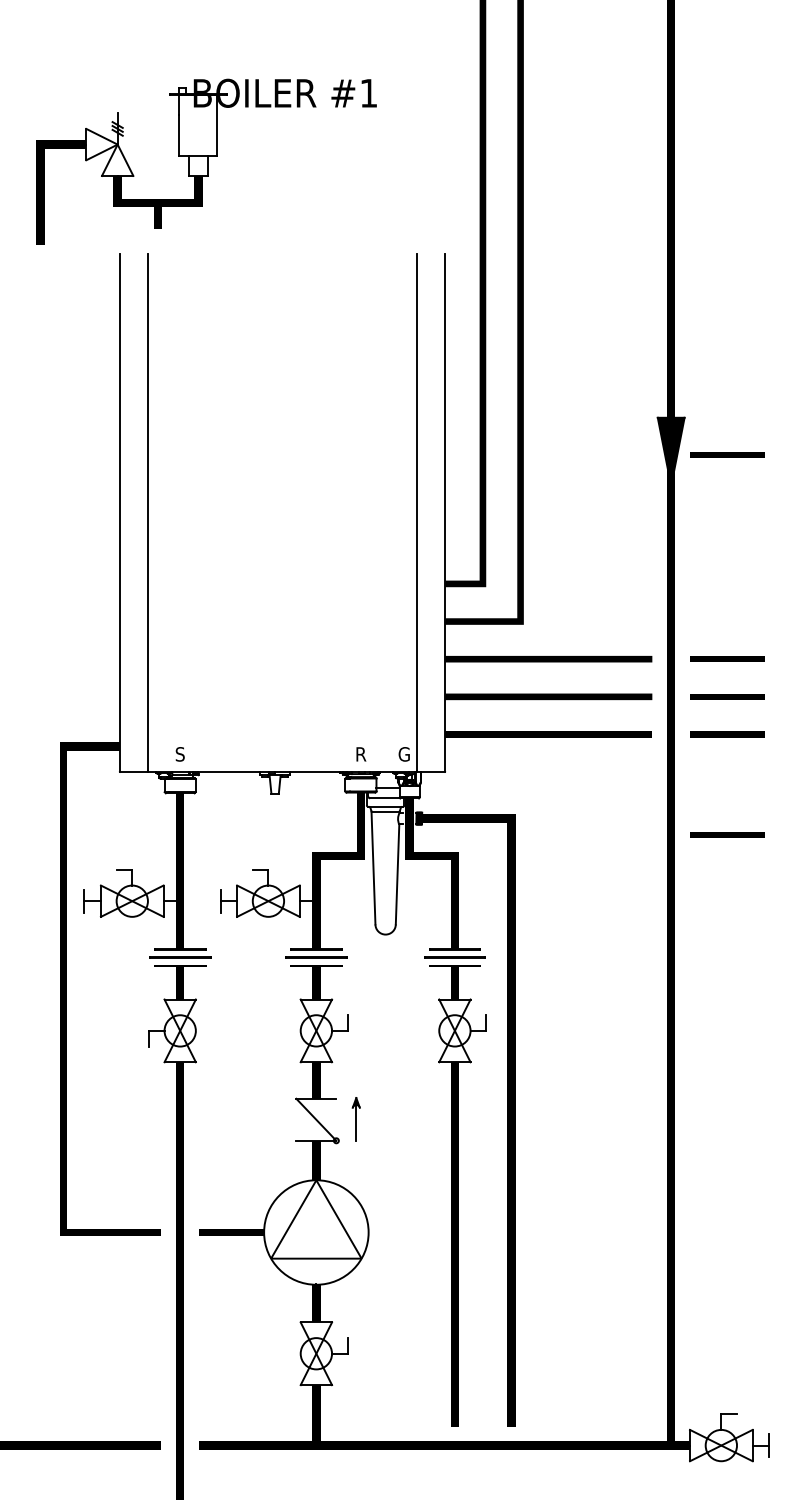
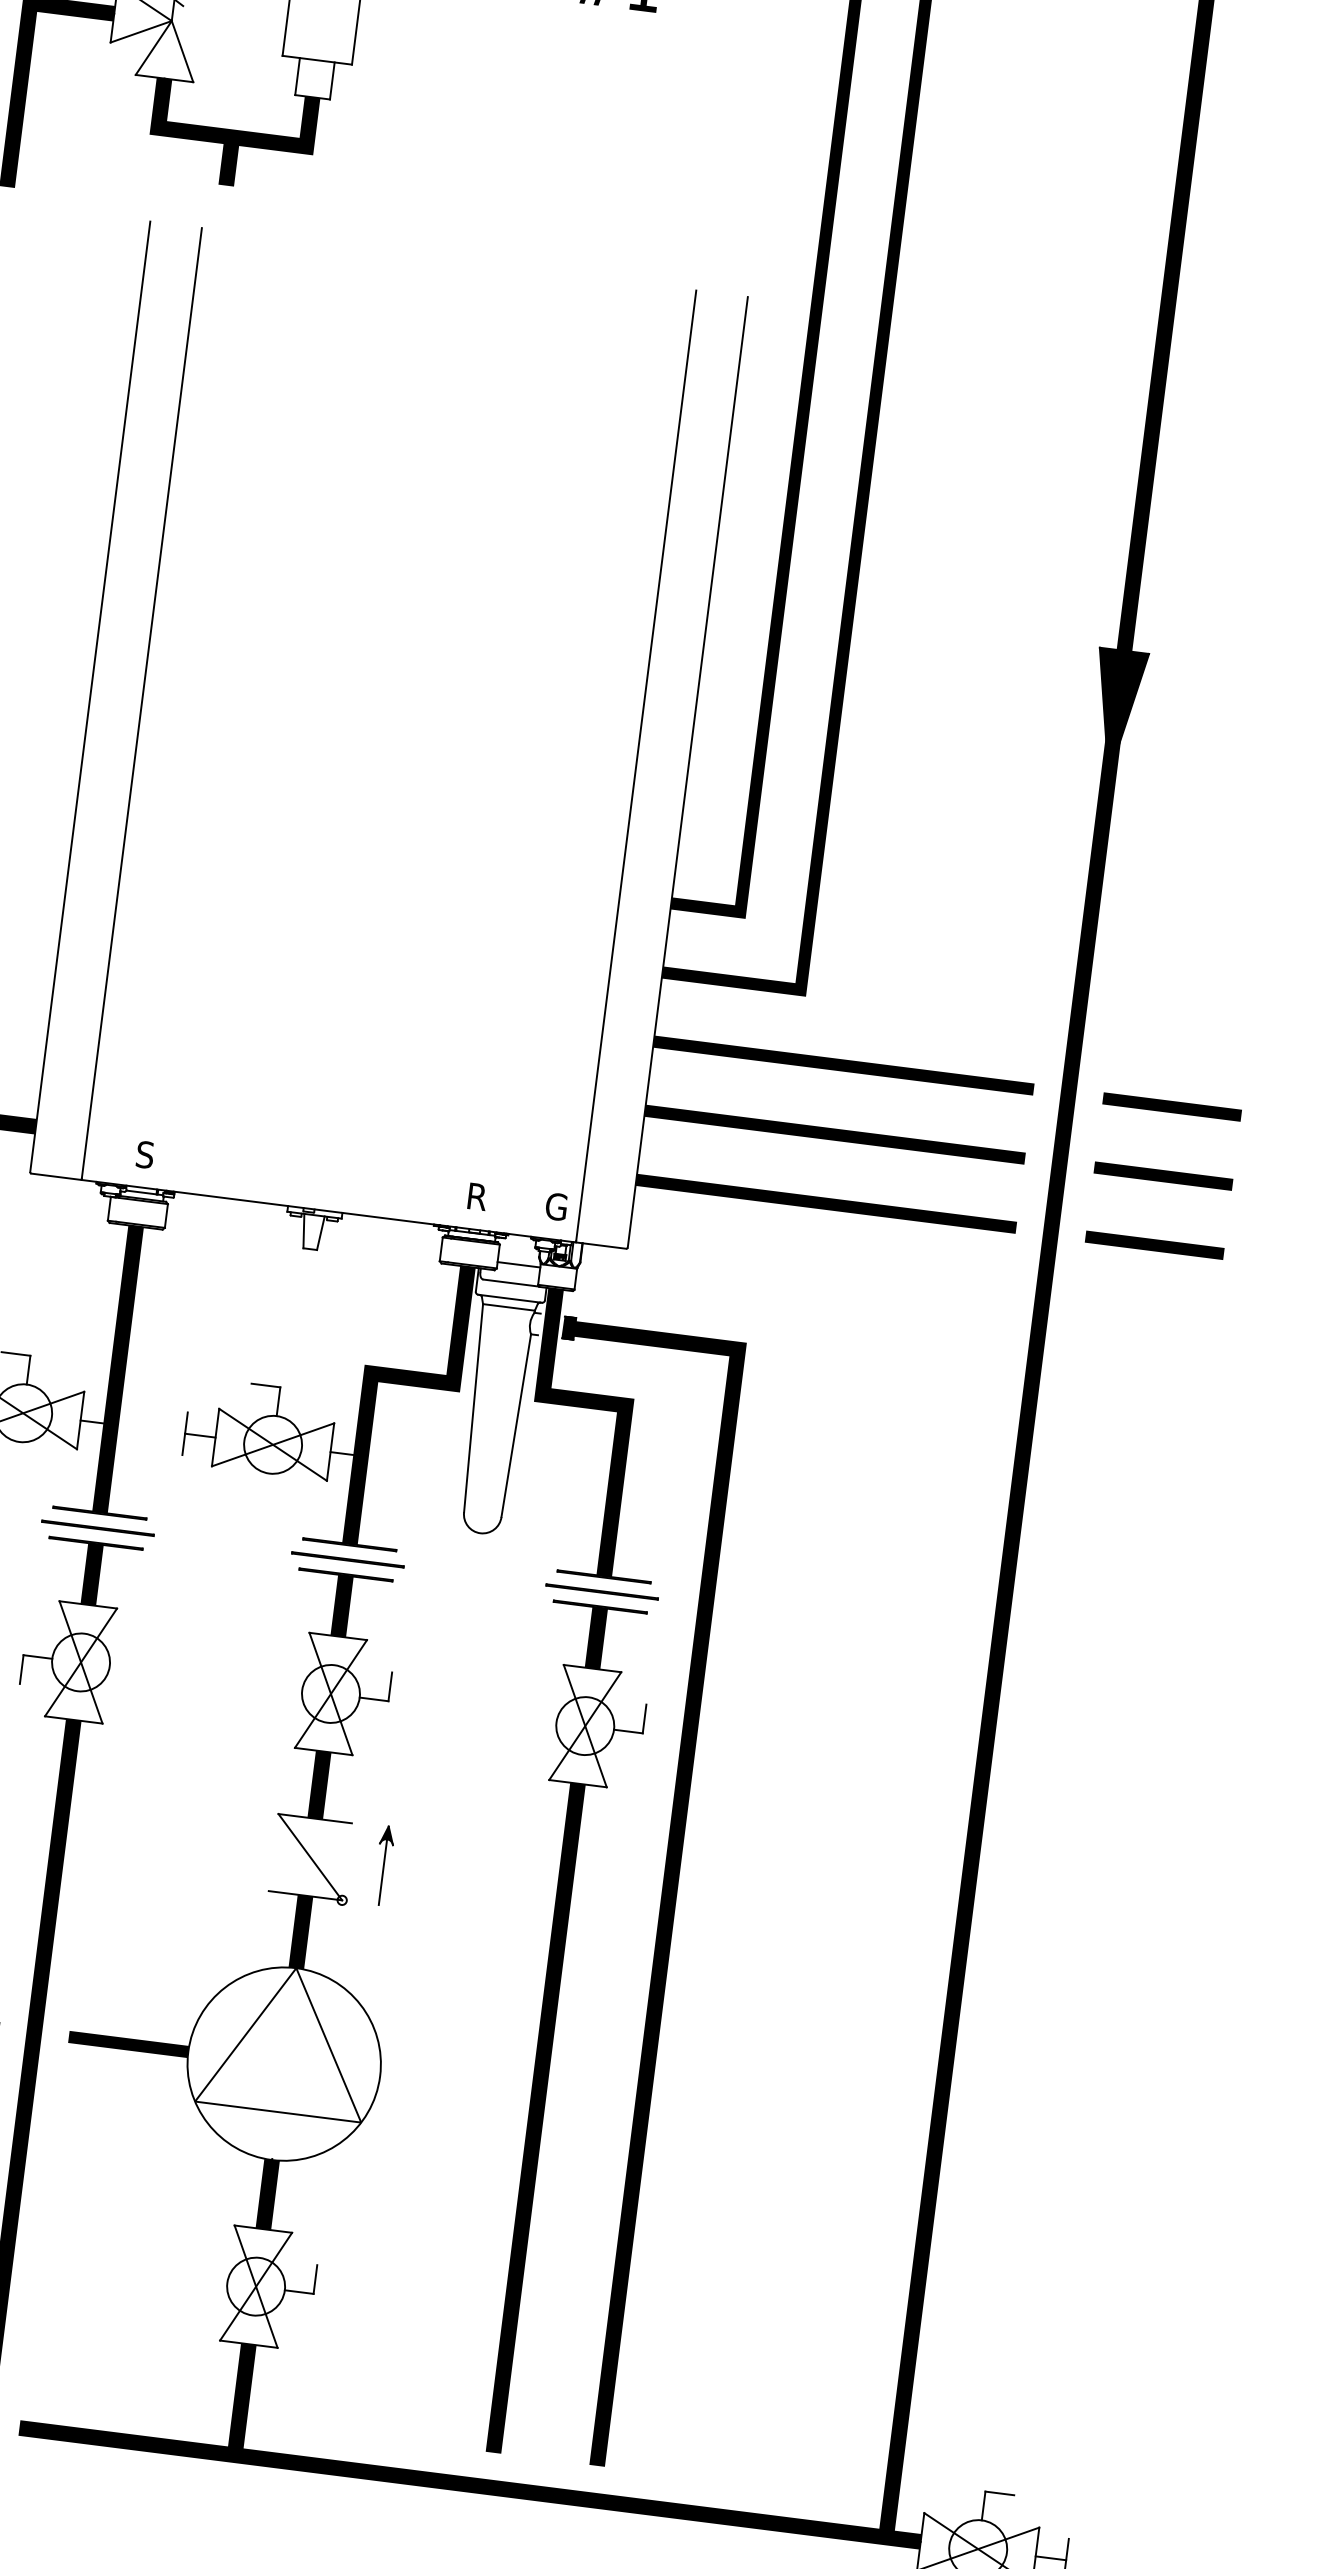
line: (727, 454) -> (1219, 731), removed
line: (727, 834) -> (1131, 1428), removed

